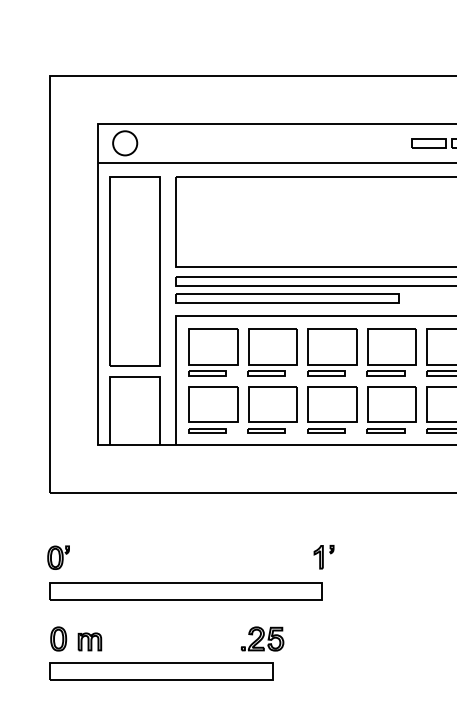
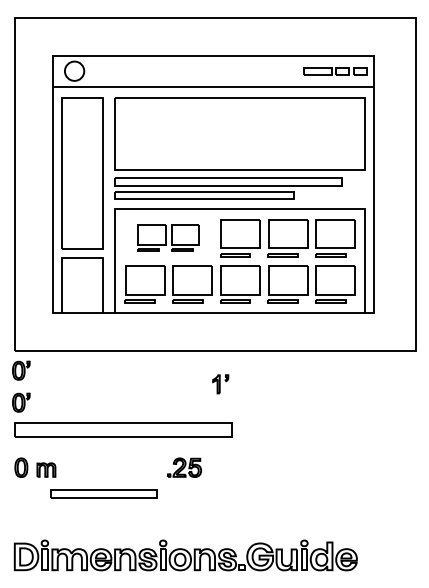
part: (242, 352) -> (168, 238), size x0.7
part: (58, 517) -> (21, 370), added
part: (323, 557) -> (220, 384), moved
part: (161, 671) -> (103, 493), size x0.6

